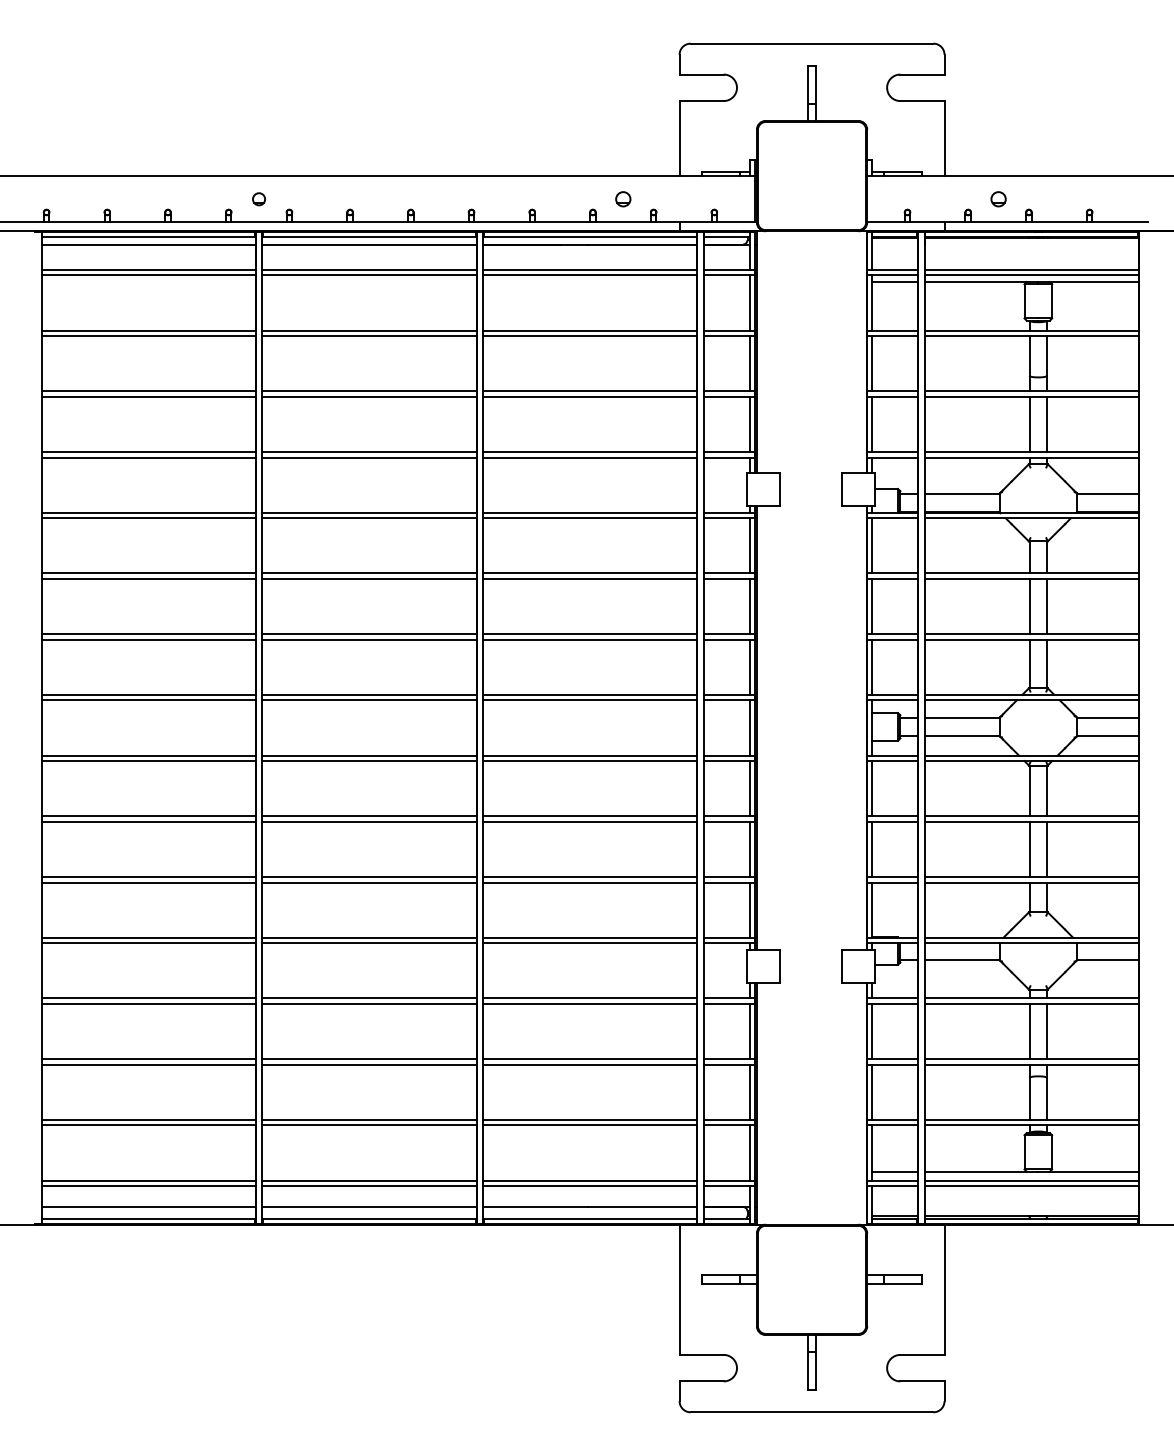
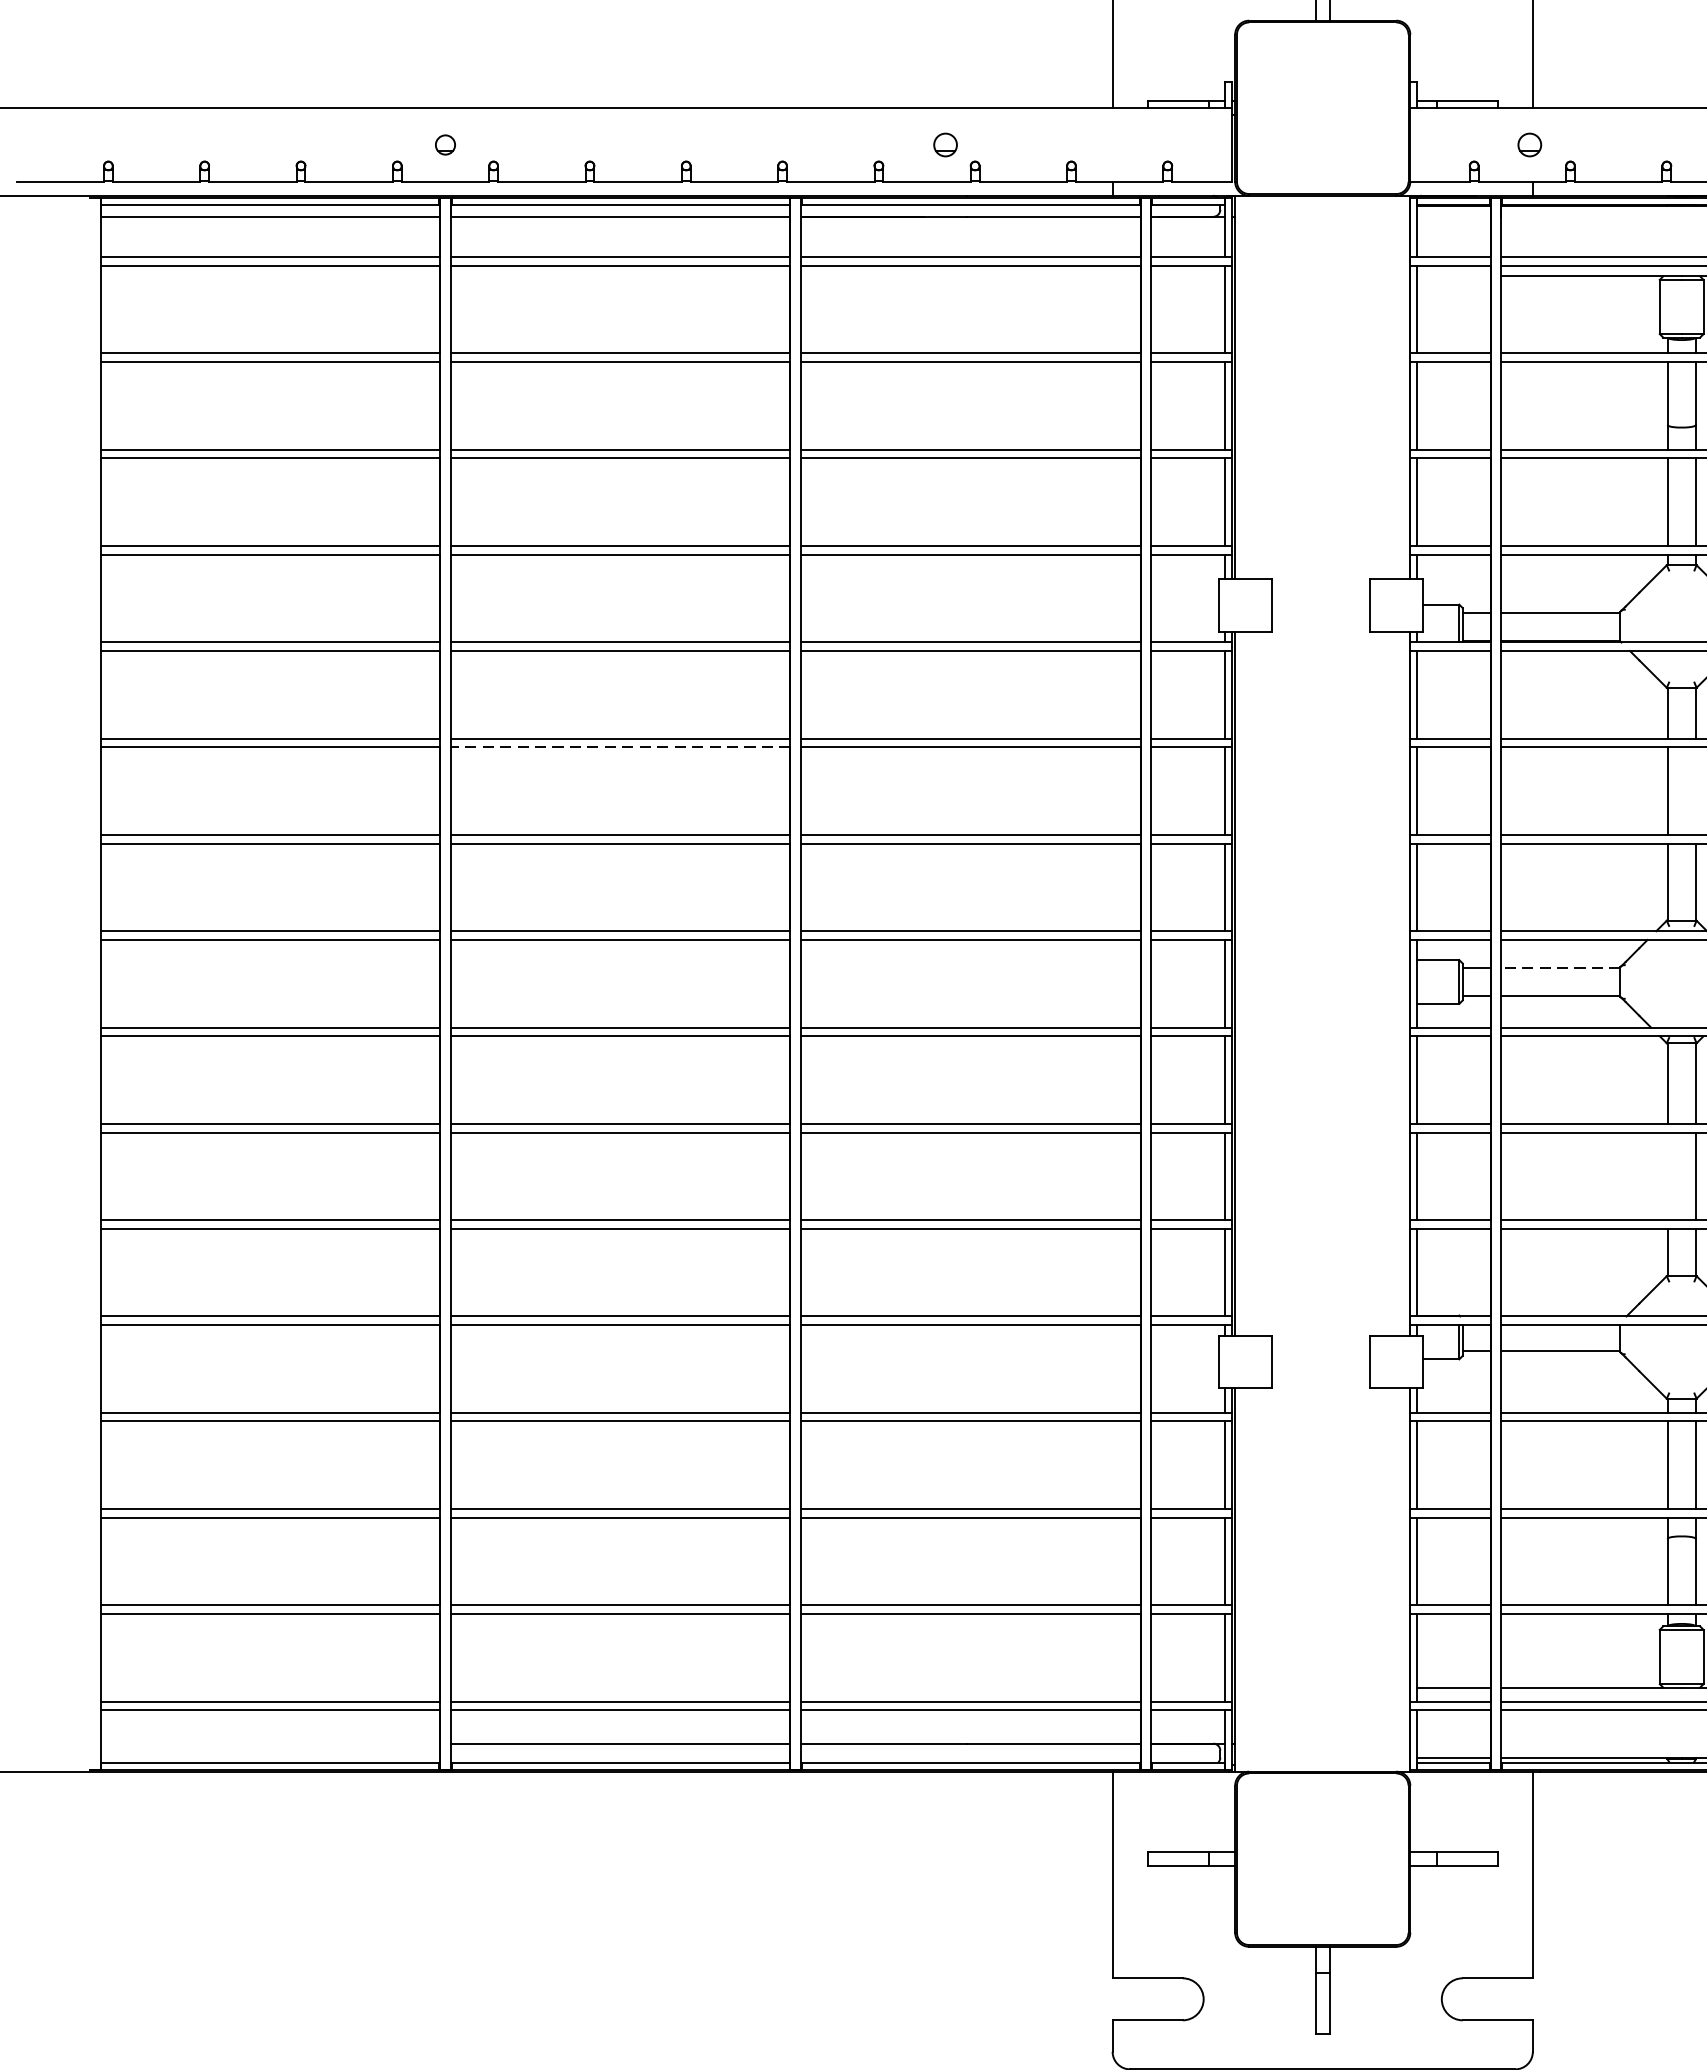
part: (623, 199) -> (945, 145), moved
part: (998, 199) -> (1529, 145), moved
line: (894, 282) -> (1453, 277), removed
line: (368, 578) -> (619, 746), solid -> dashed
line: (1047, 606) -> (1696, 791), removed
line: (962, 718) -> (1561, 968), solid -> dashed
line: (1029, 849) -> (1667, 1176), removed
line: (148, 1207) -> (270, 1744), removed

